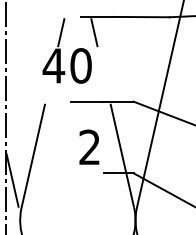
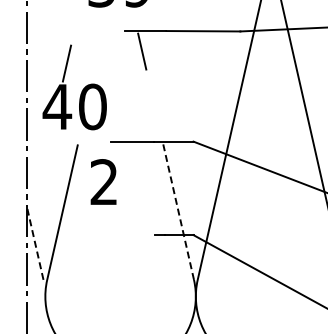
part: (60, 51) -> (66, 87), moved
text: (89, 146) -> (103, 181), moved
line: (122, 155) -> (178, 211), solid -> dashed
line: (12, 179) -> (35, 243), solid -> dashed

